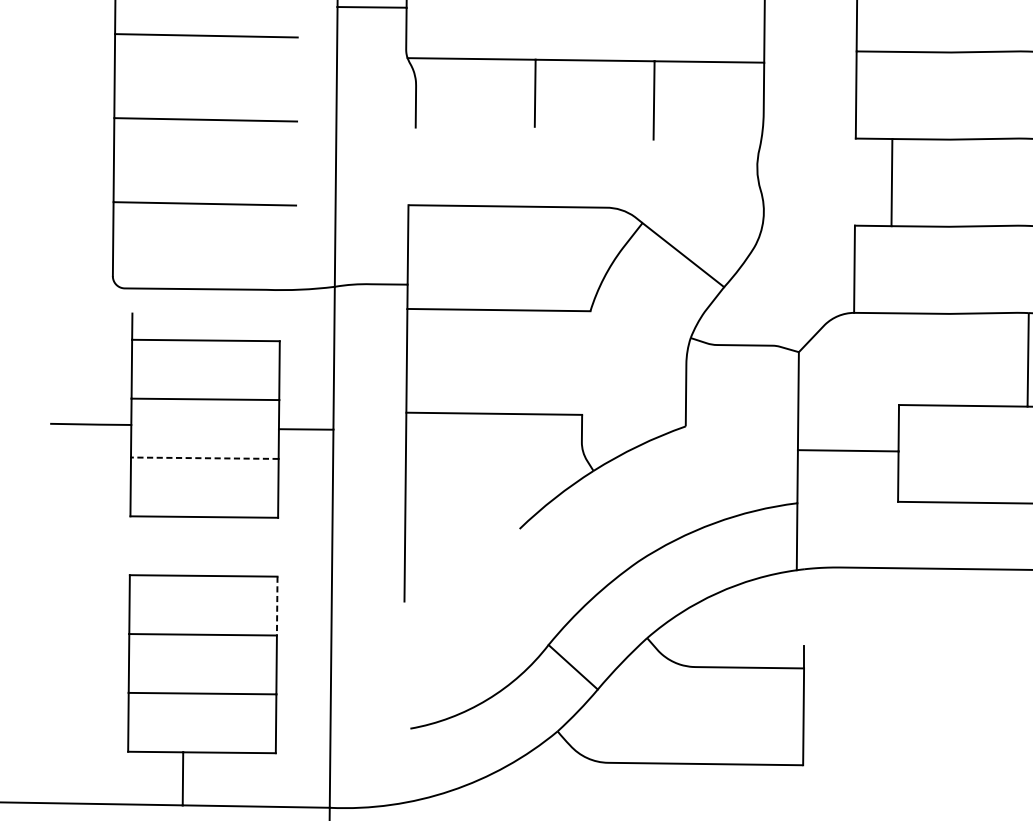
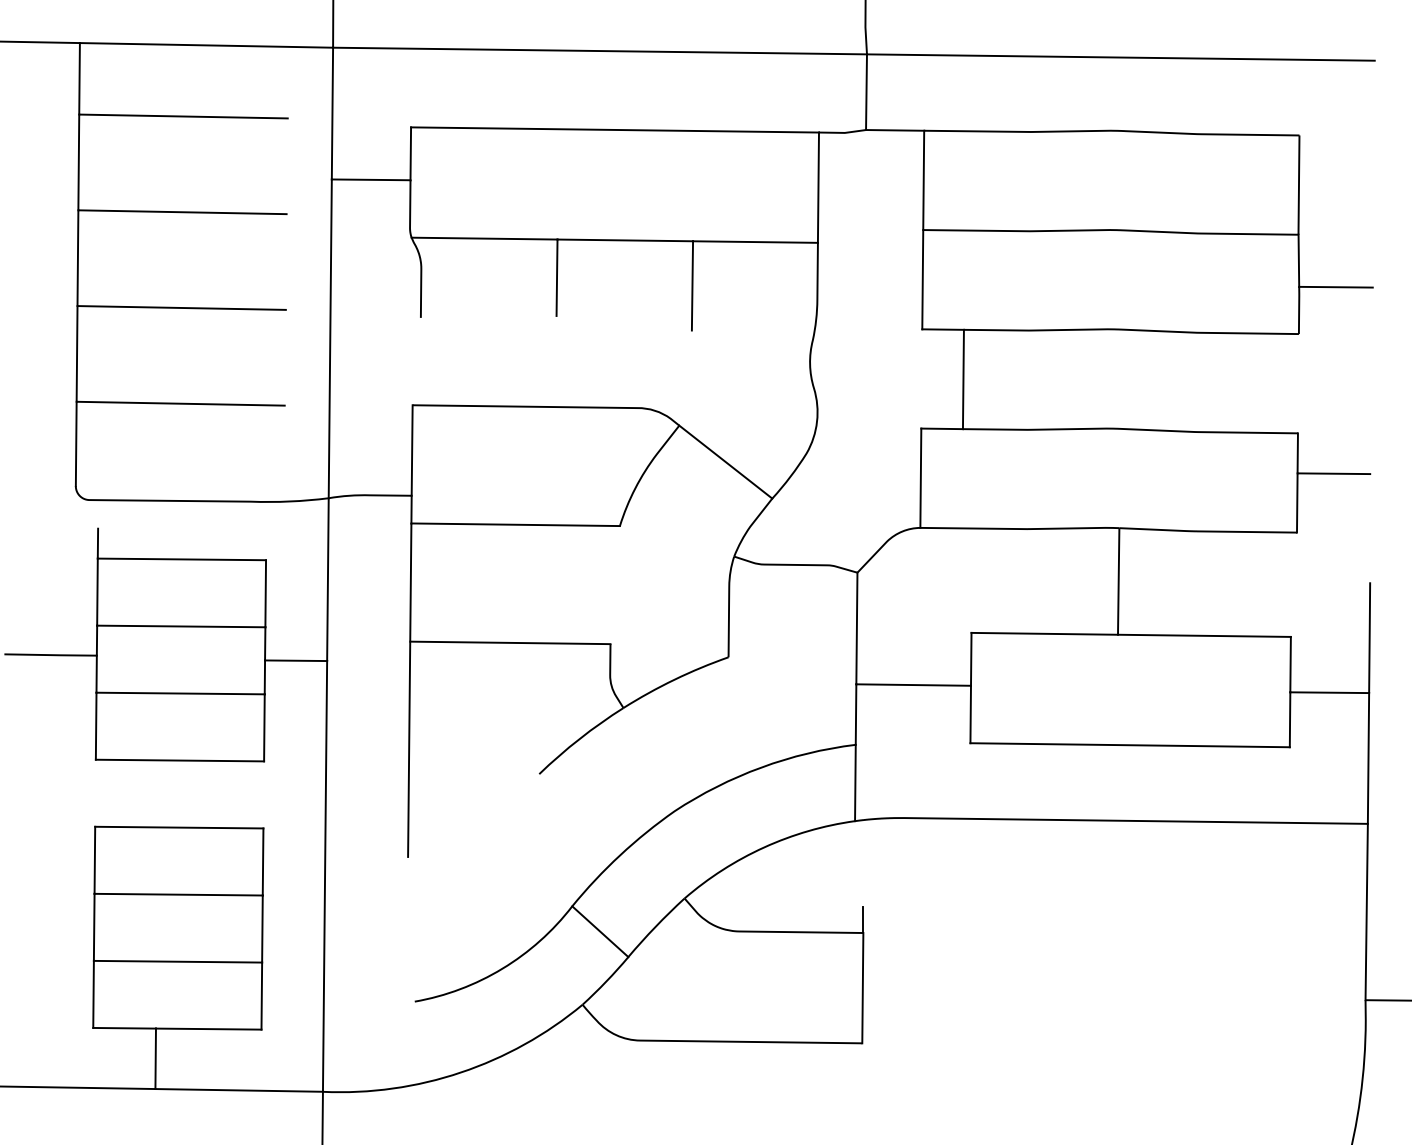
line: (204, 458) -> (180, 693), dashed -> solid
line: (277, 605) -> (263, 861), dashed -> solid

